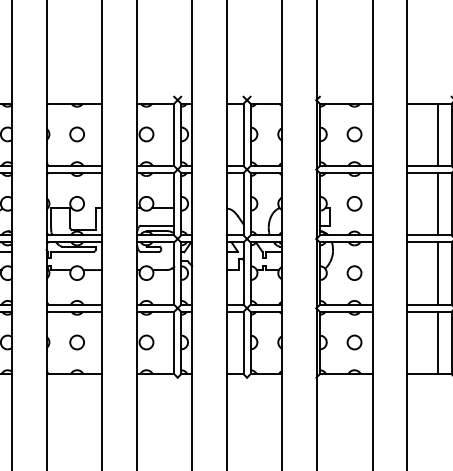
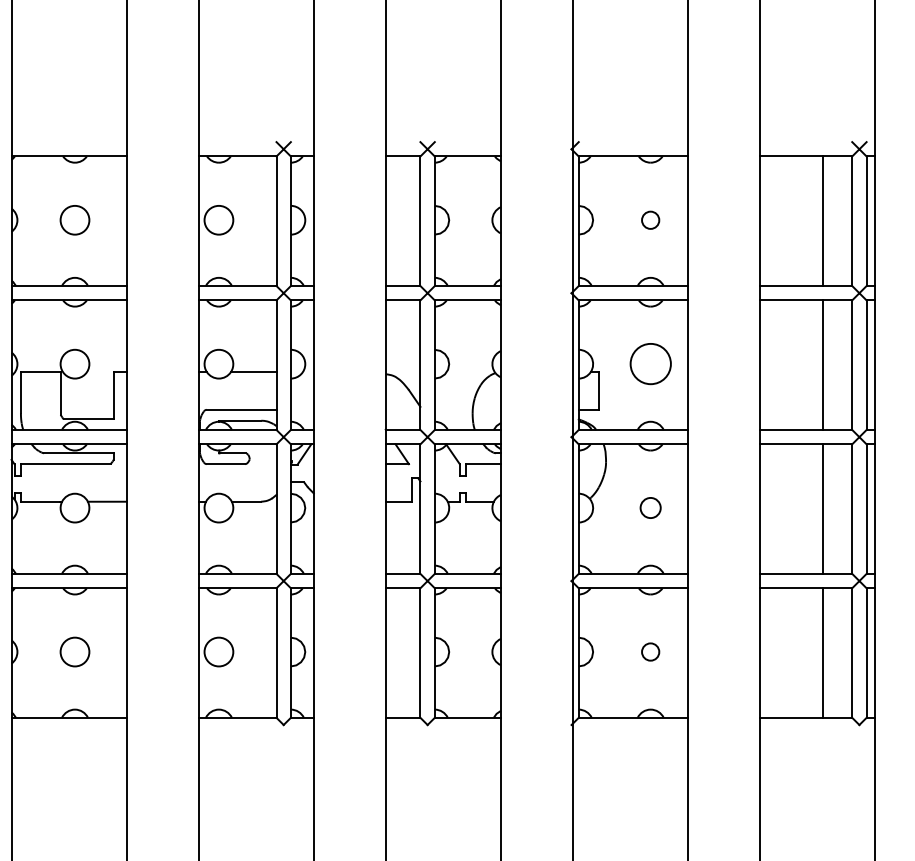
circle: (354, 134) -> (650, 220), size x0.6
circle: (354, 203) -> (650, 363), size x1.4
circle: (354, 272) -> (650, 506), size x0.7
circle: (354, 342) -> (650, 652), size x0.6

